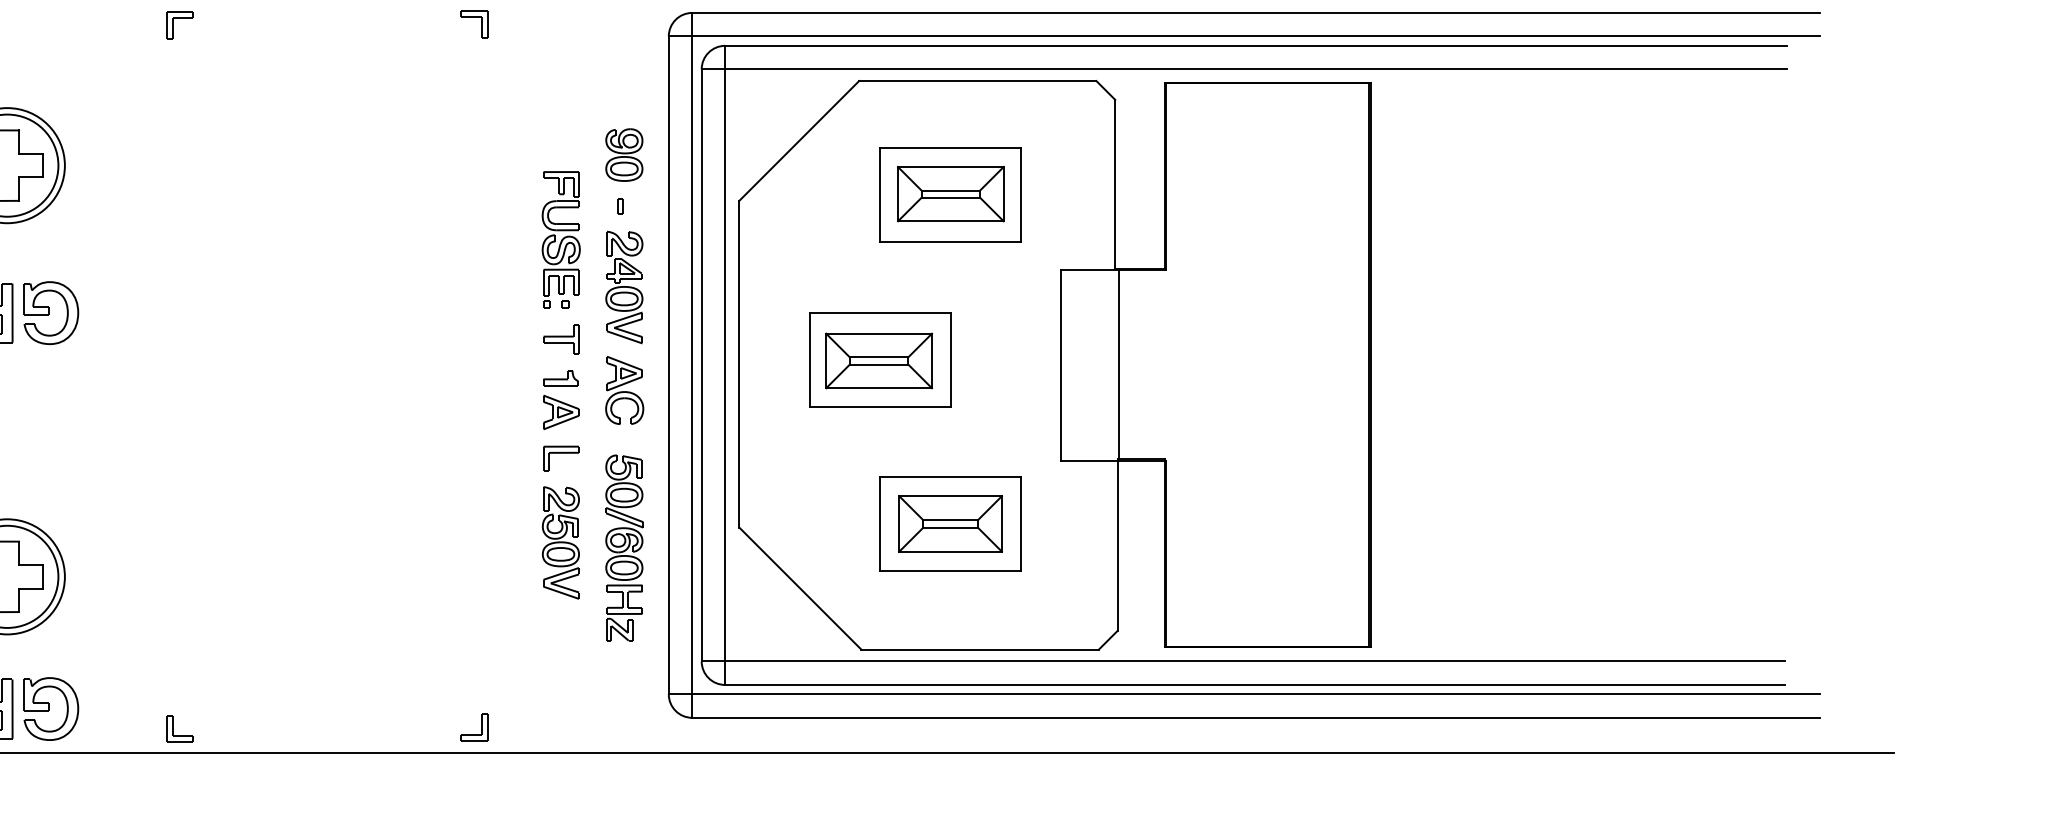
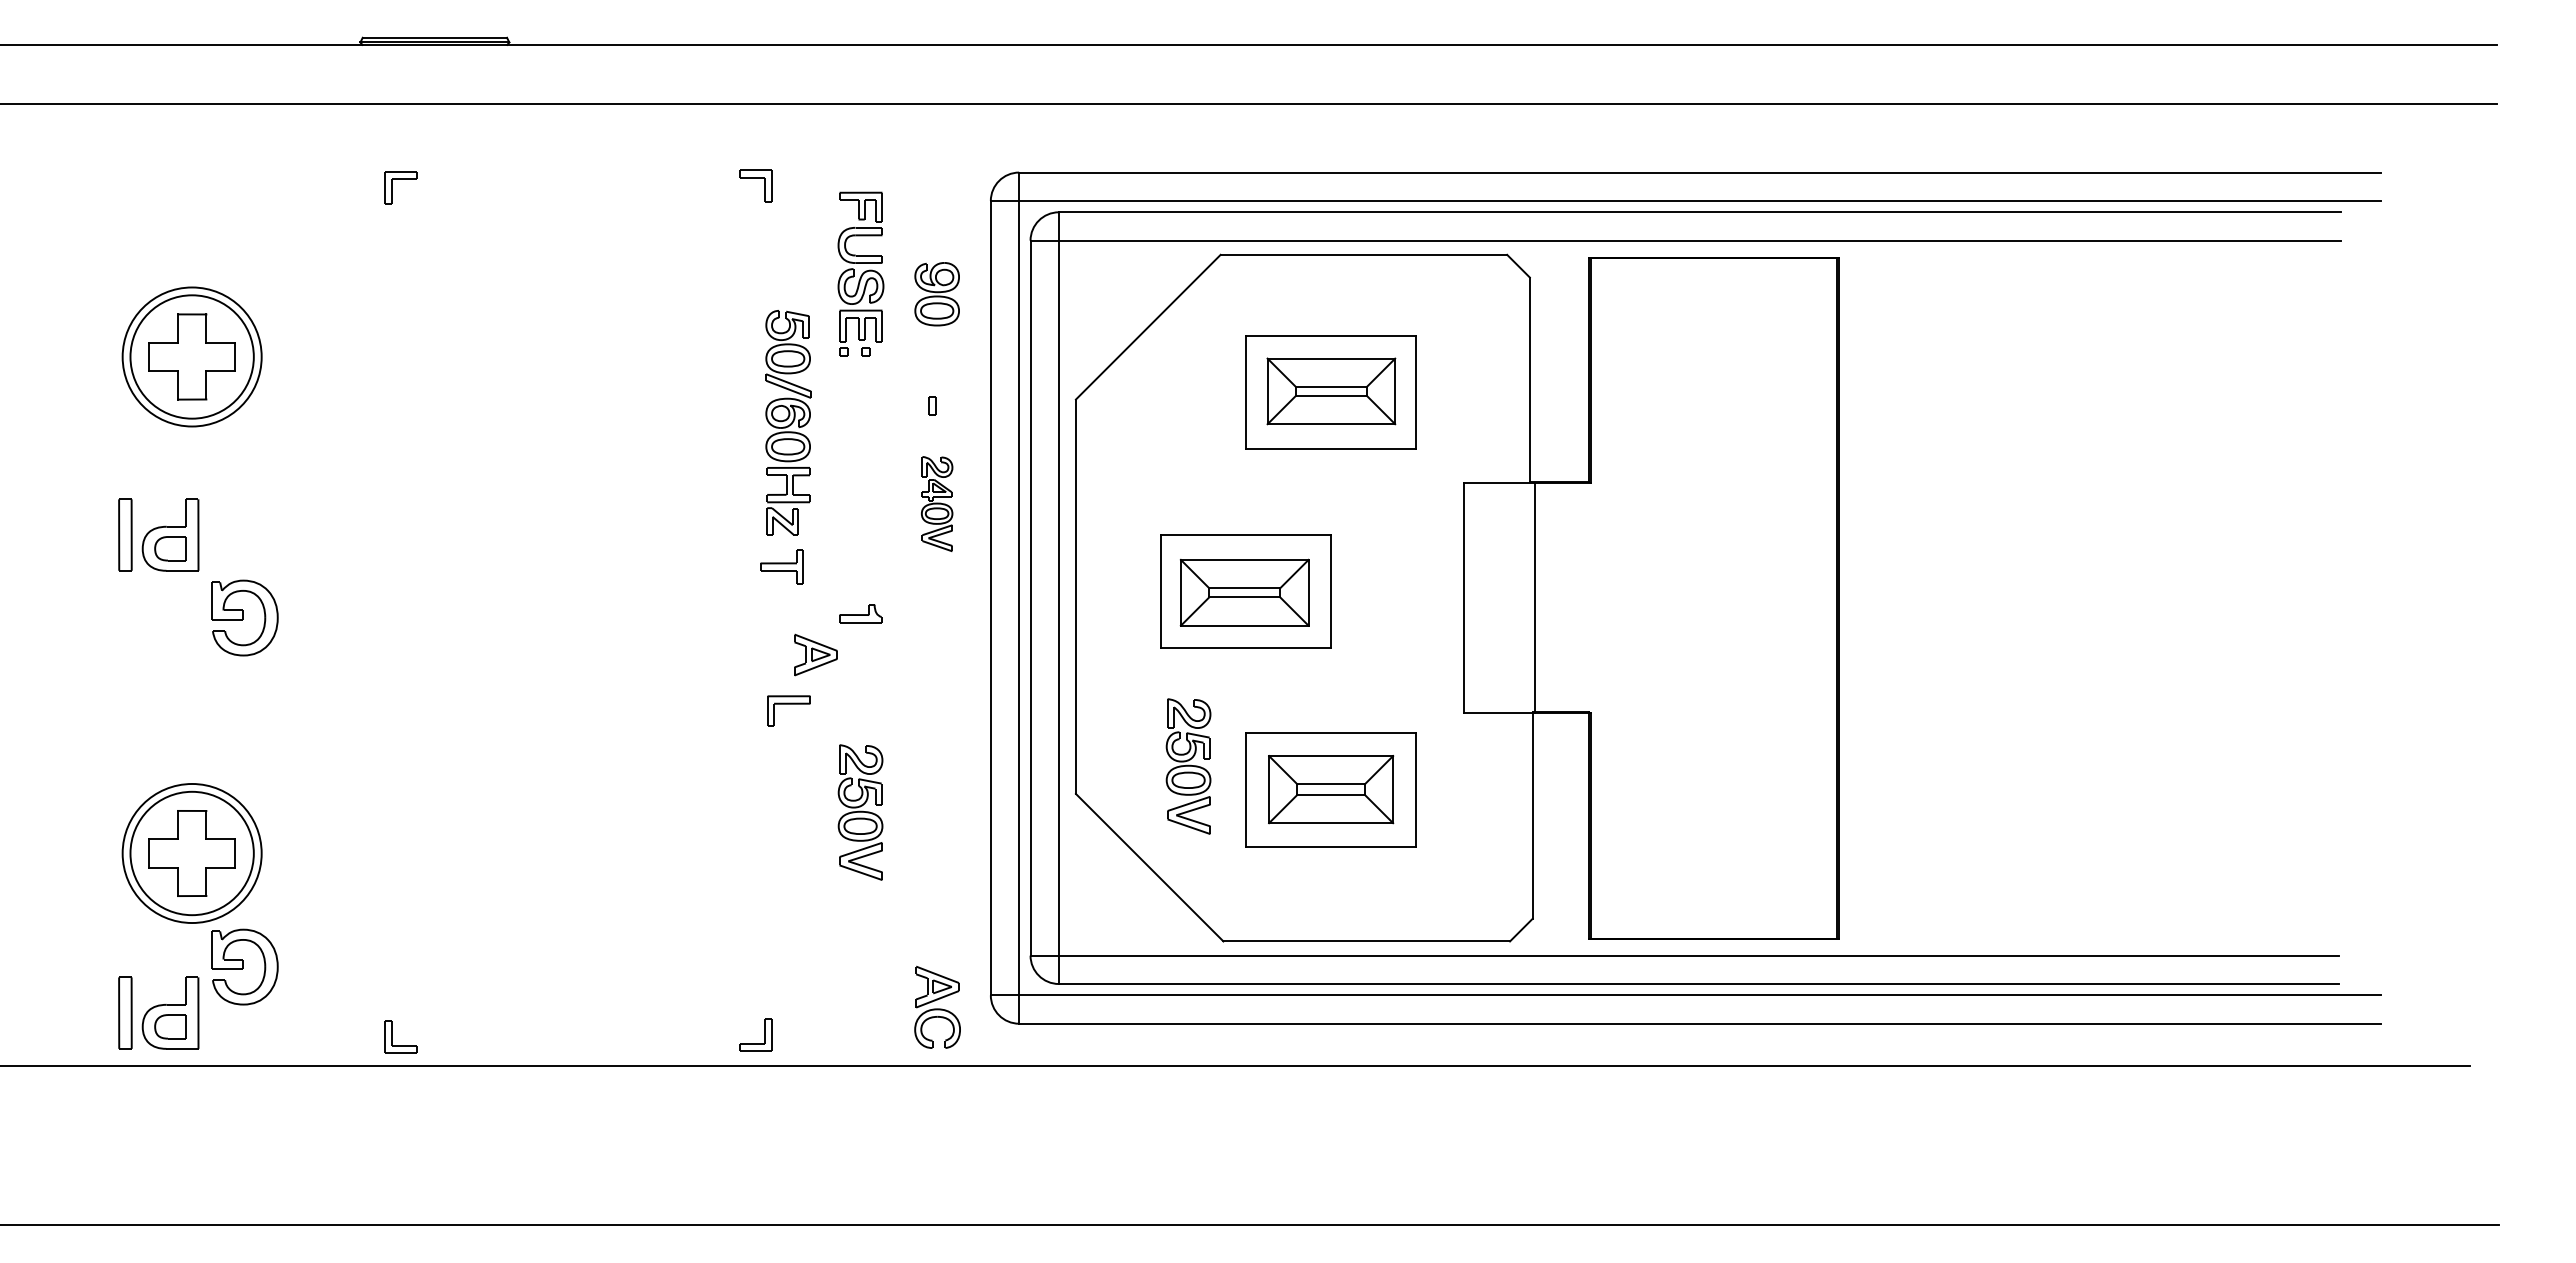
part: (623, 155) -> (936, 294), moved
part: (560, 238) -> (860, 273), moved
part: (623, 286) -> (936, 503), size x0.7
part: (50, 312) -> (244, 617), moved
part: (560, 339) -> (781, 566), moved
part: (624, 389) -> (937, 1006), moved
part: (560, 412) -> (815, 654), moved
part: (560, 458) -> (788, 710), moved
part: (832, 504) -> (1188, 766), added
part: (624, 547) -> (788, 422), moved
part: (50, 708) -> (244, 966), moved

